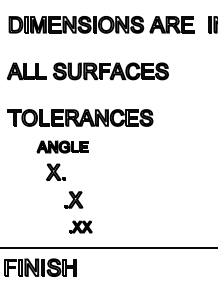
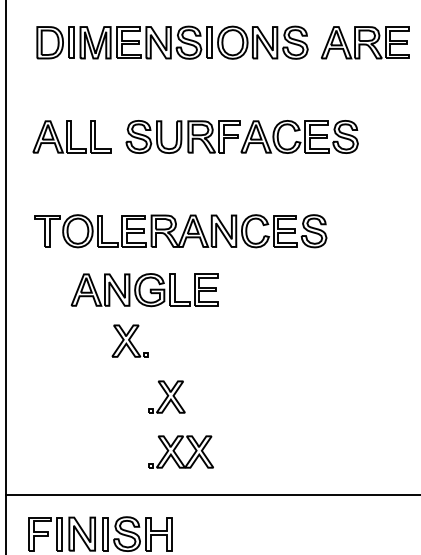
part: (62, 146) -> (144, 288), size x1.43
part: (80, 226) -> (180, 450), size x1.43

